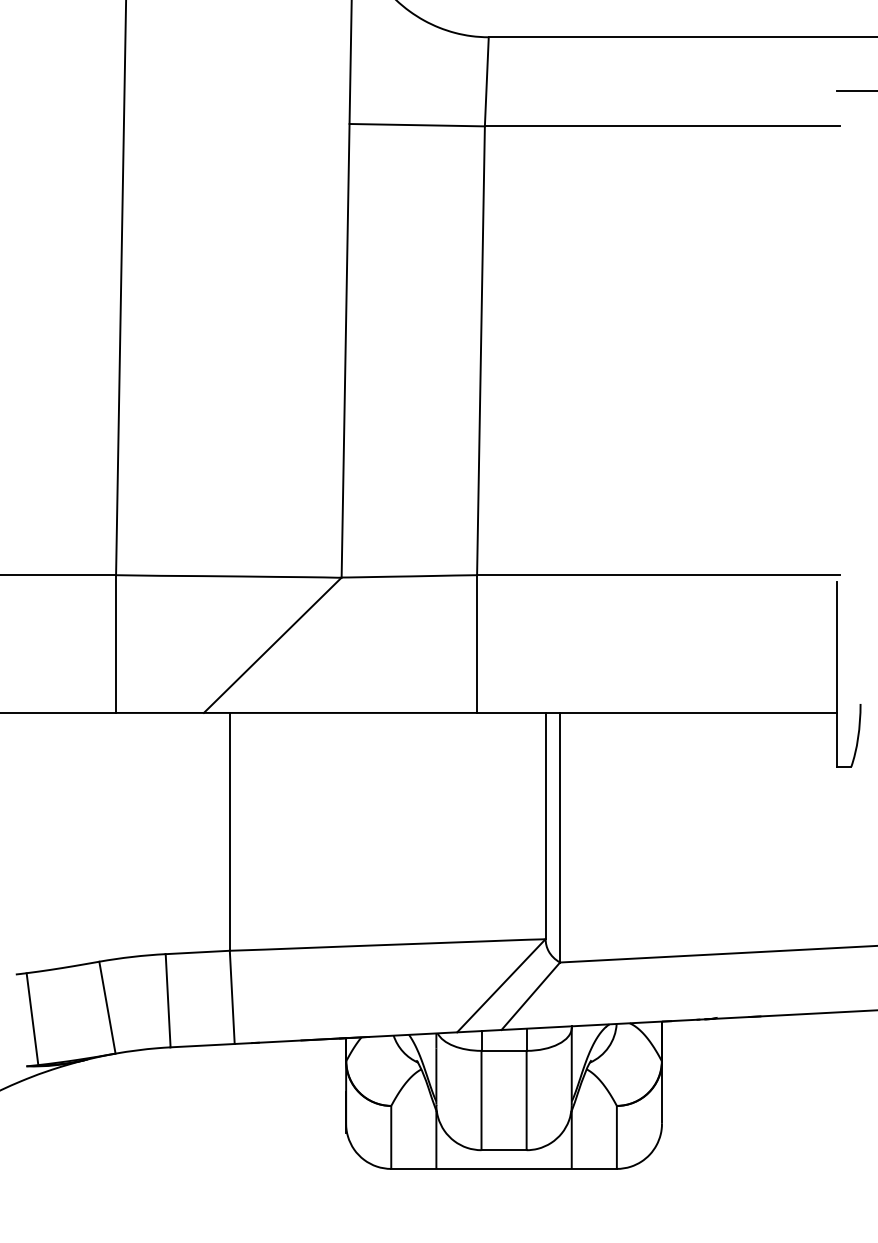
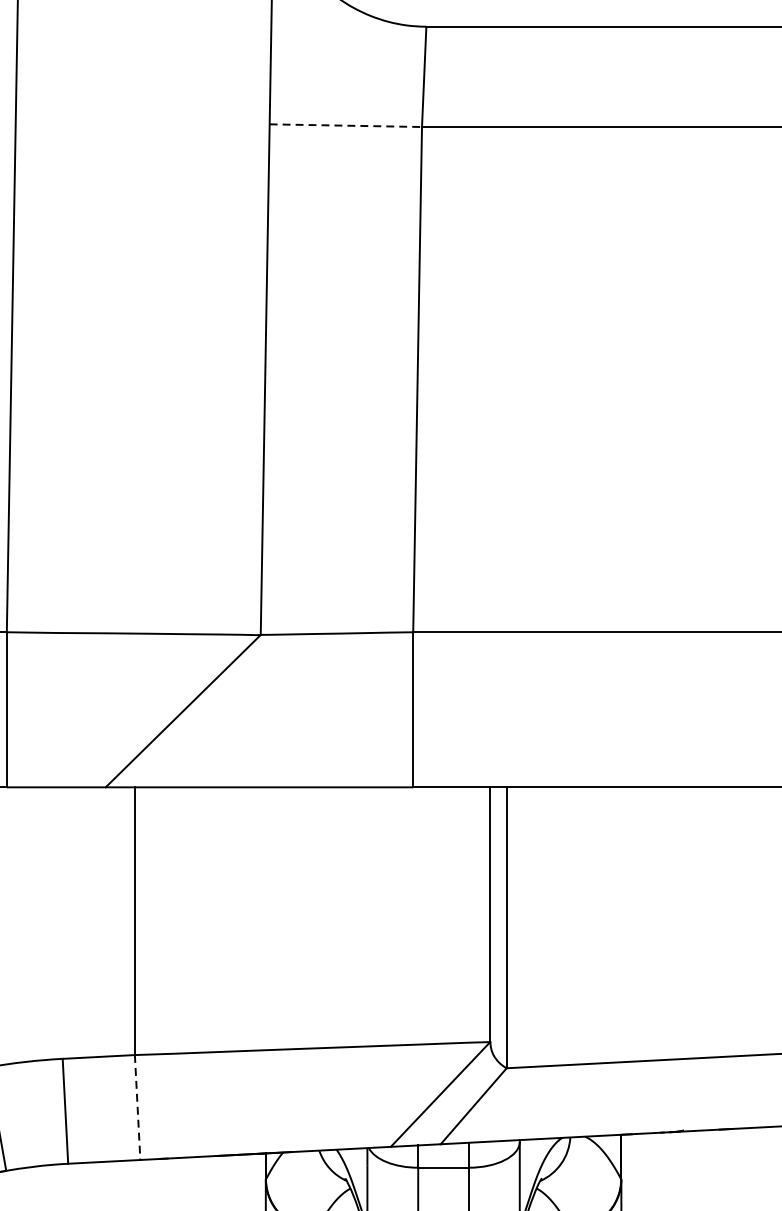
line: (417, 125) -> (346, 126), solid -> dashed
line: (232, 997) -> (137, 1107), solid -> dashed

